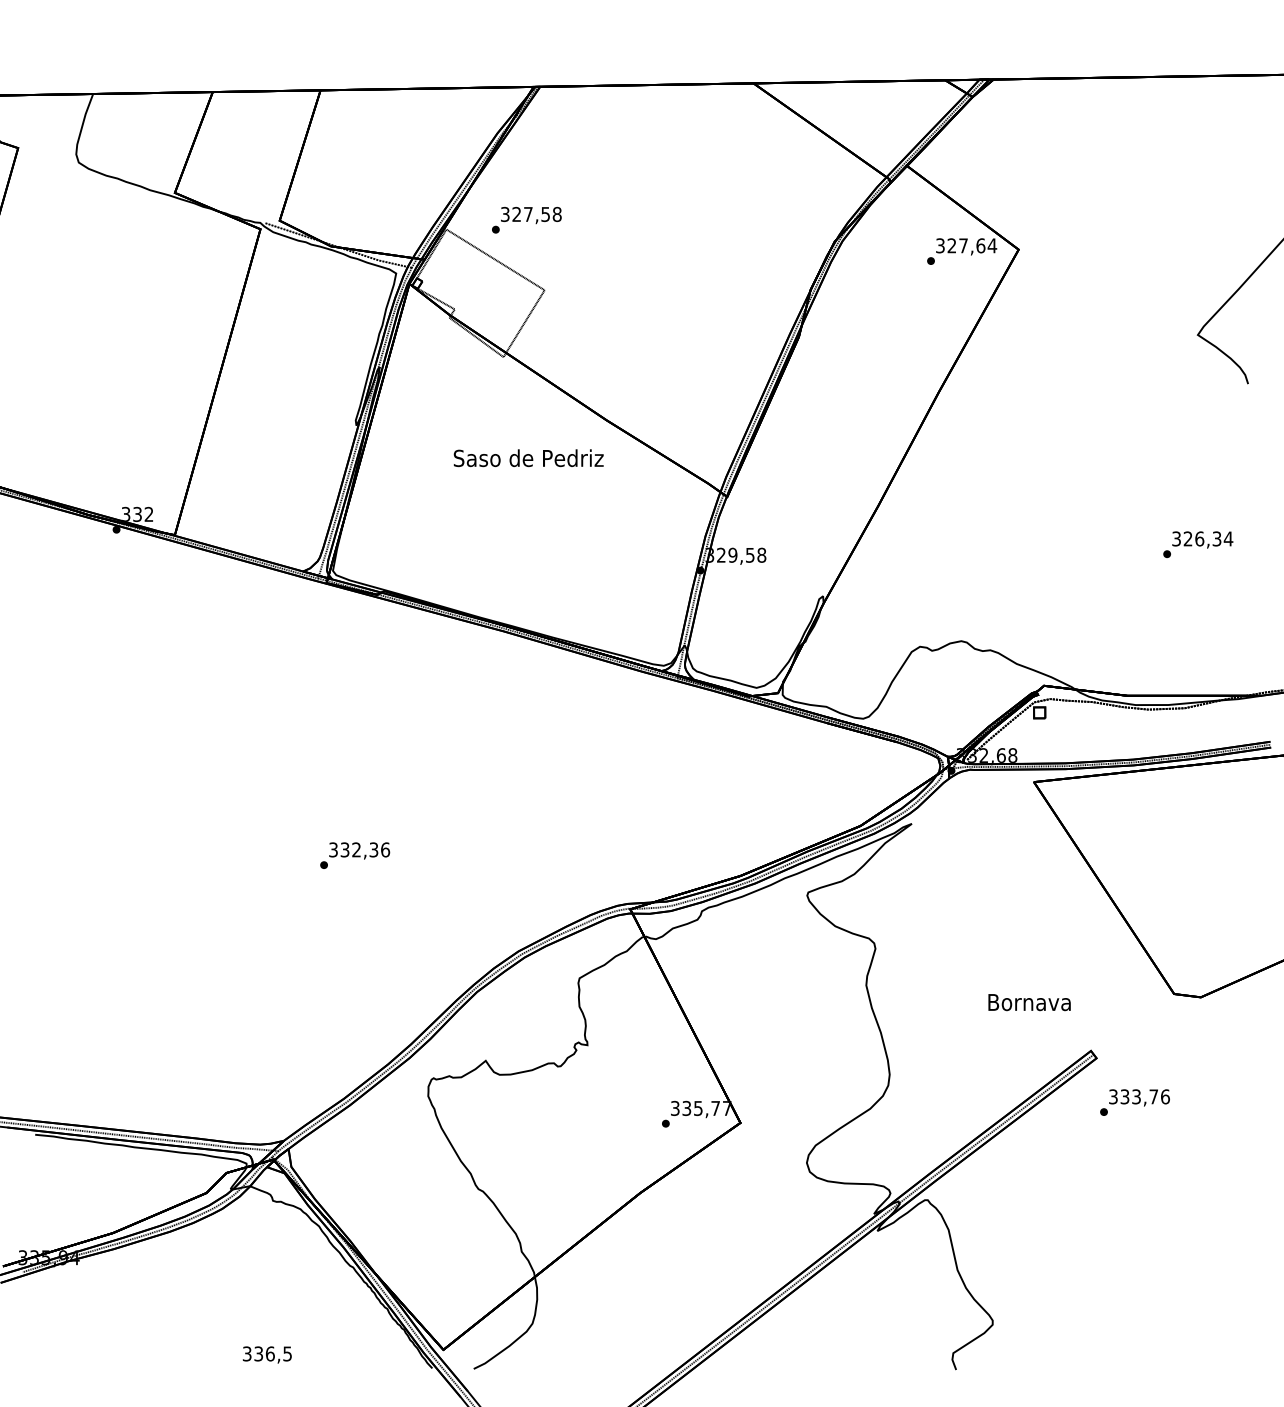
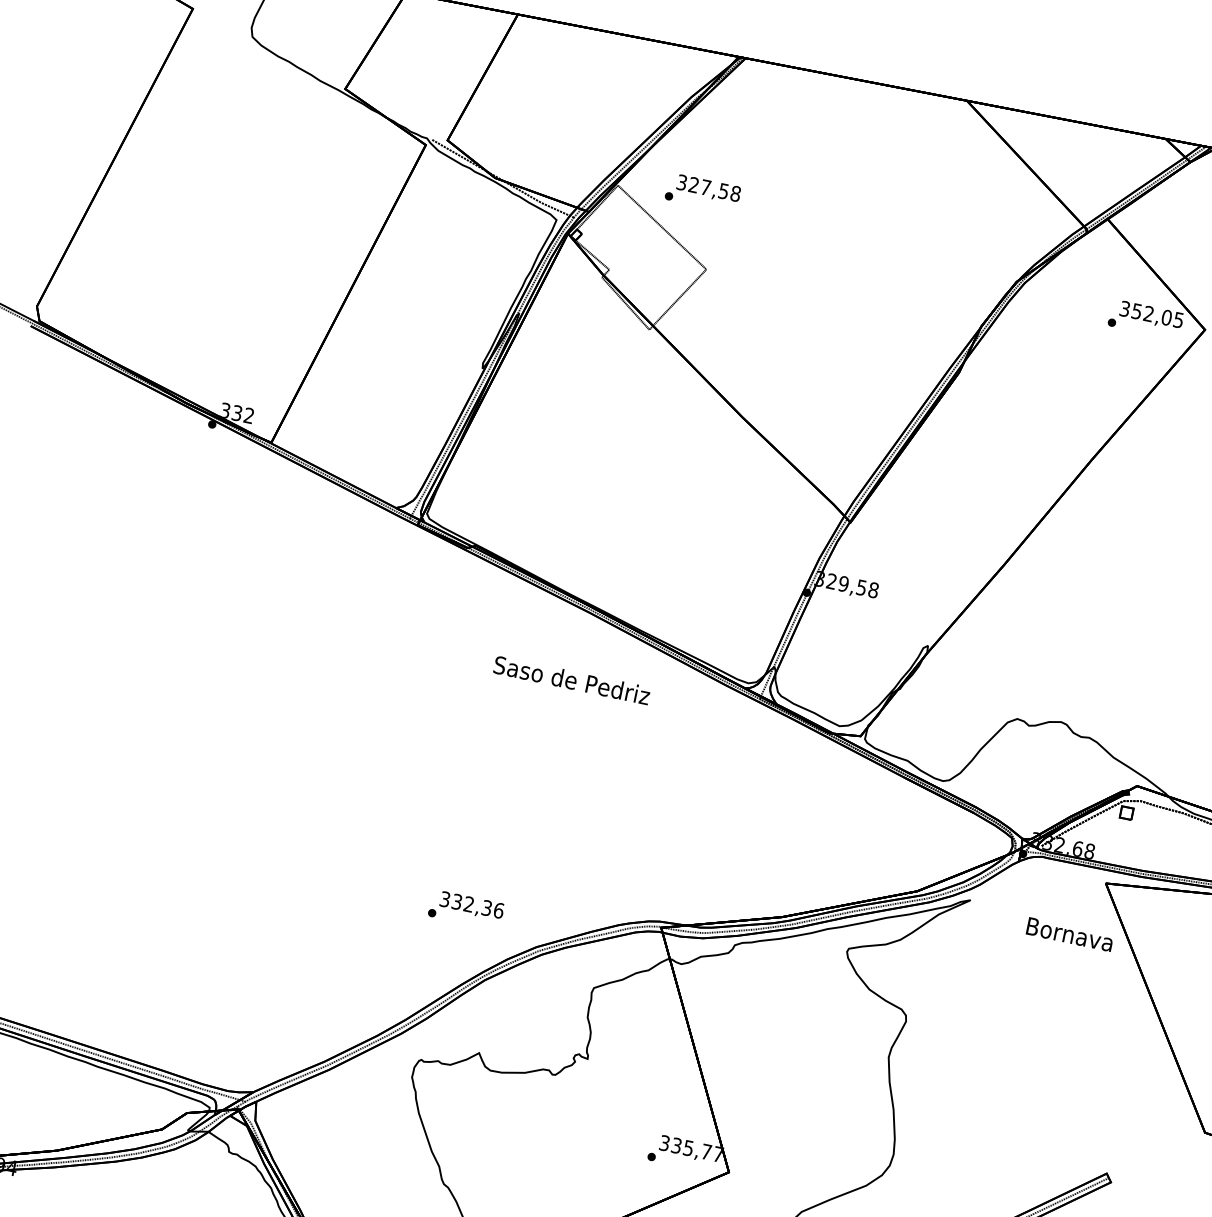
text: (972, 245) -> (1158, 315), 327,64 -> 352,05
text: (528, 458) -> (571, 680), moved
text: (355, 855) -> (466, 909), moved
text: (1029, 1002) -> (1069, 934), moved

